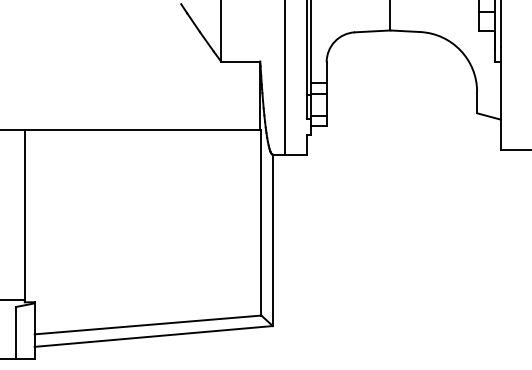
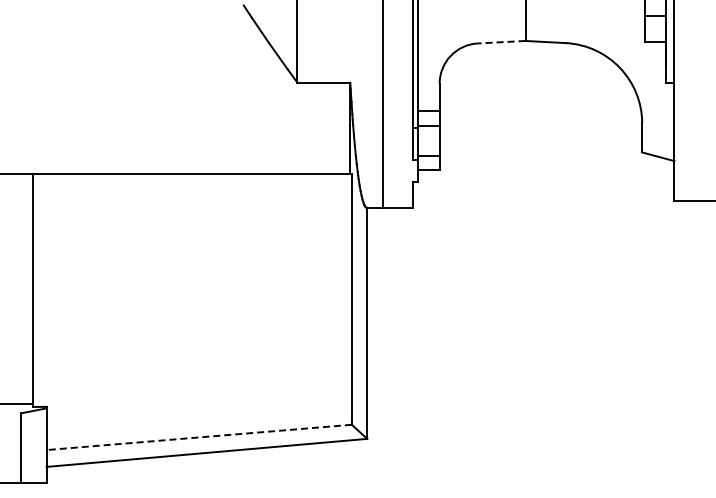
line: (372, 31) -> (501, 42), solid -> dashed
line: (147, 325) -> (198, 437), solid -> dashed

